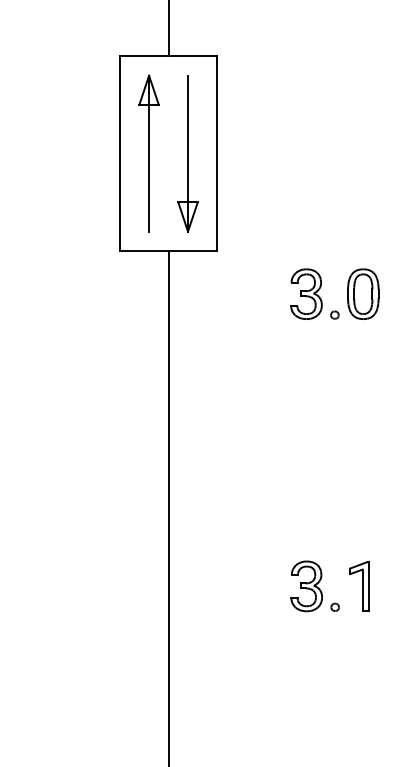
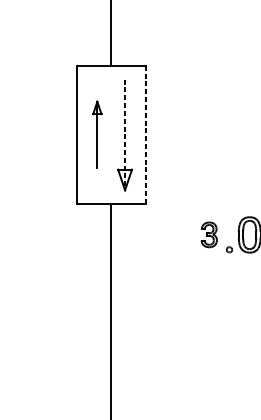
part: (148, 153) -> (96, 134), size x0.6
line: (188, 153) -> (125, 134), solid -> dashed
line: (217, 154) -> (146, 135), solid -> dashed
part: (306, 293) -> (209, 234), size x0.7

